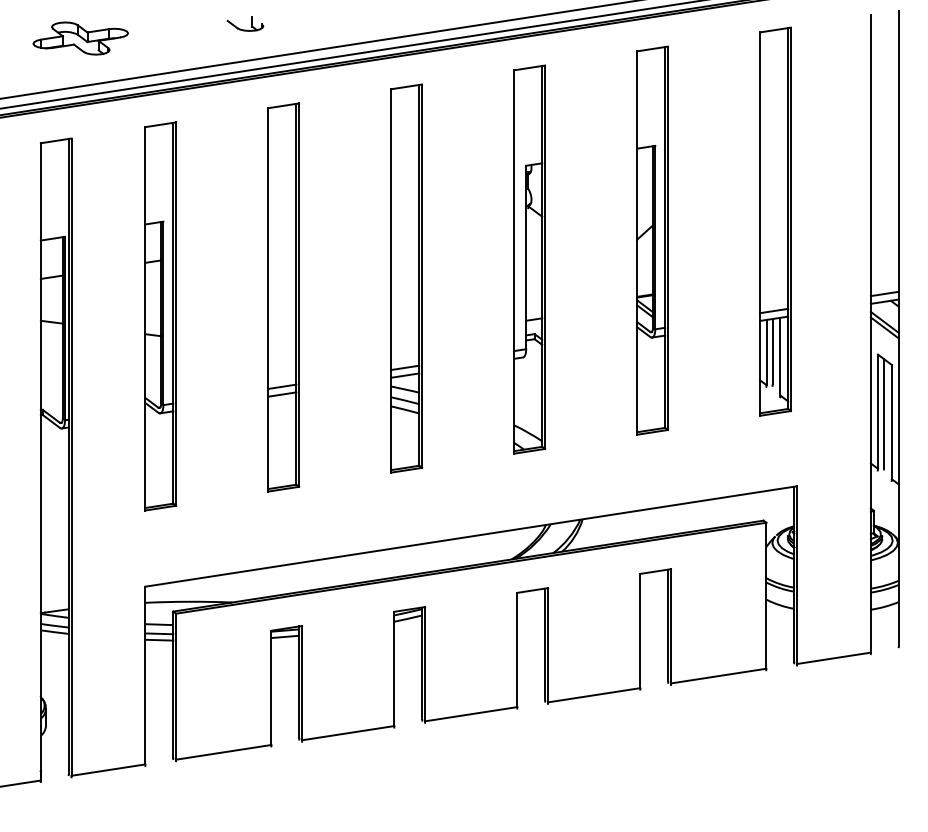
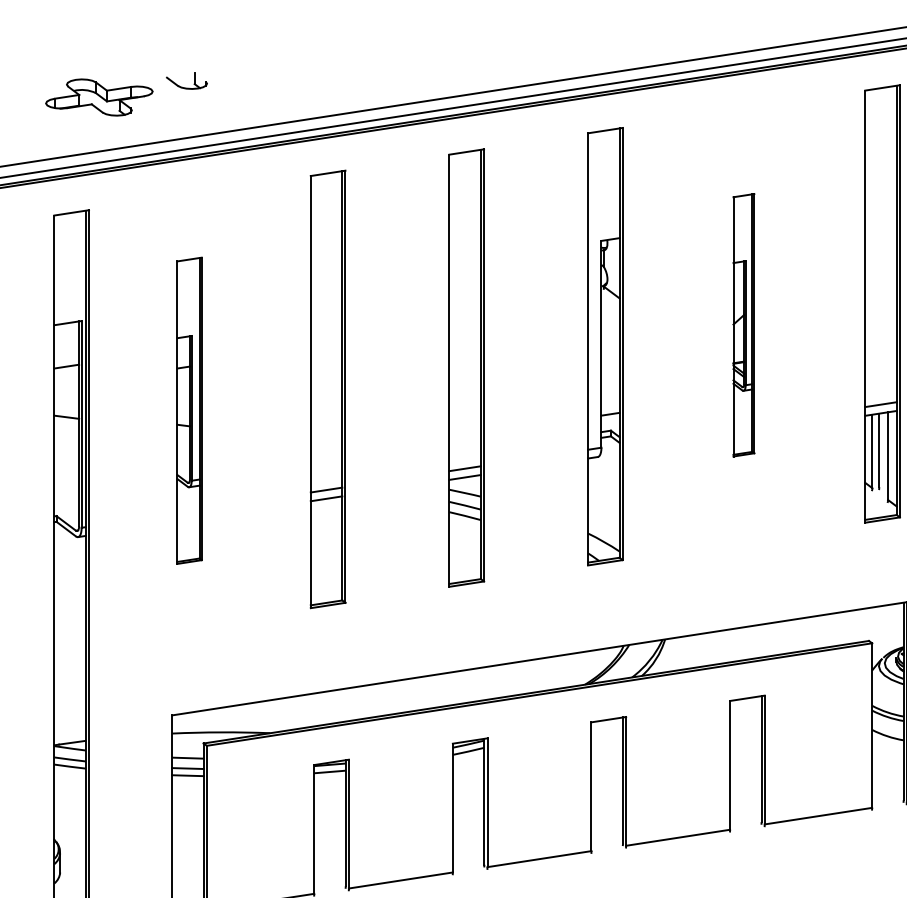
part: (245, 23) -> (187, 80), moved
part: (652, 240) -> (743, 325), size x0.6
part: (160, 316) -> (189, 410), size x0.7

